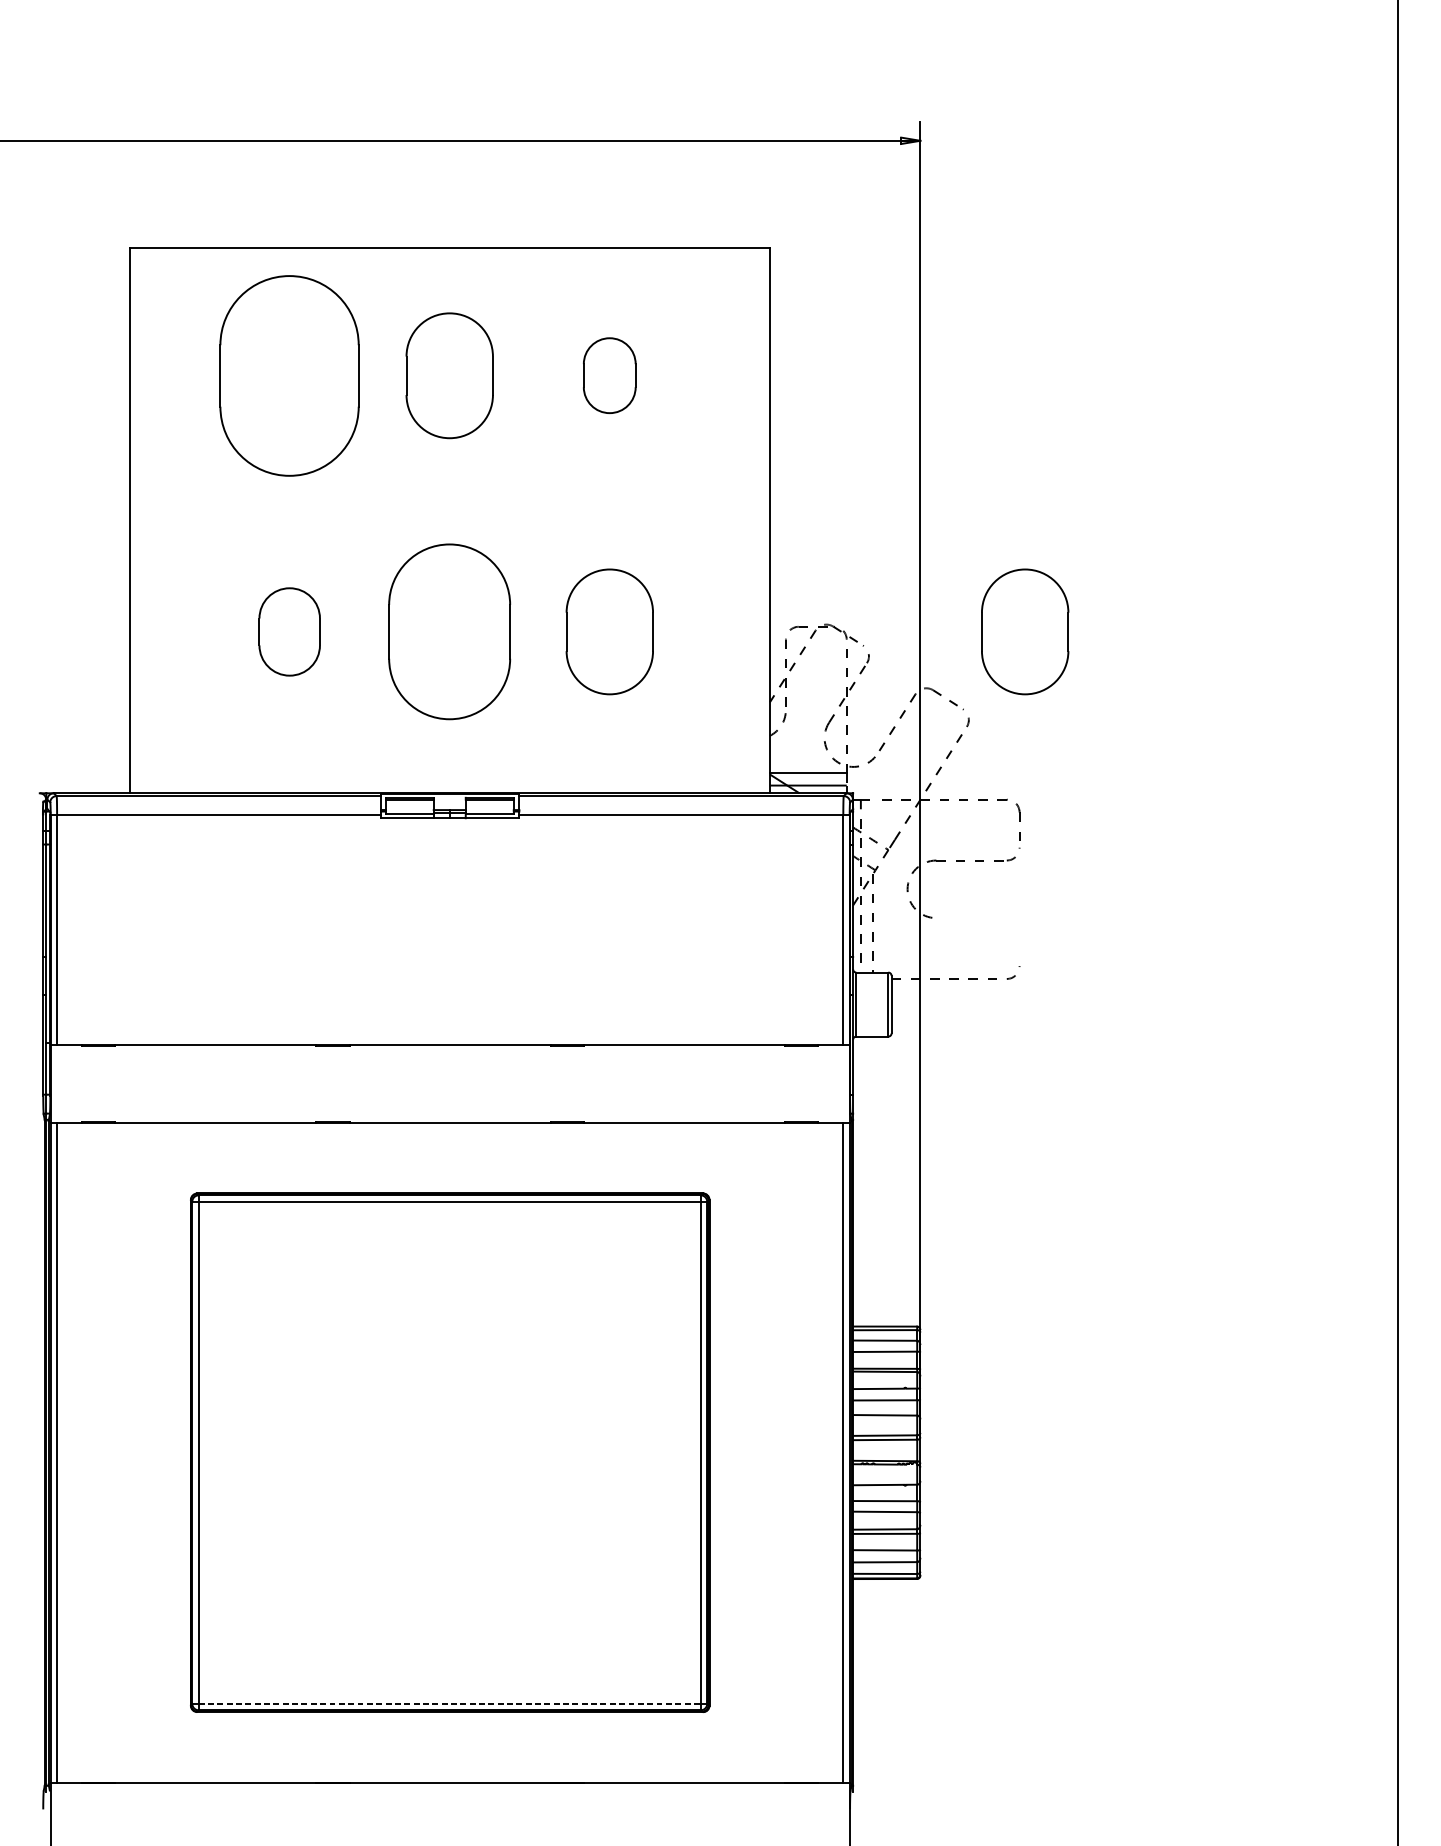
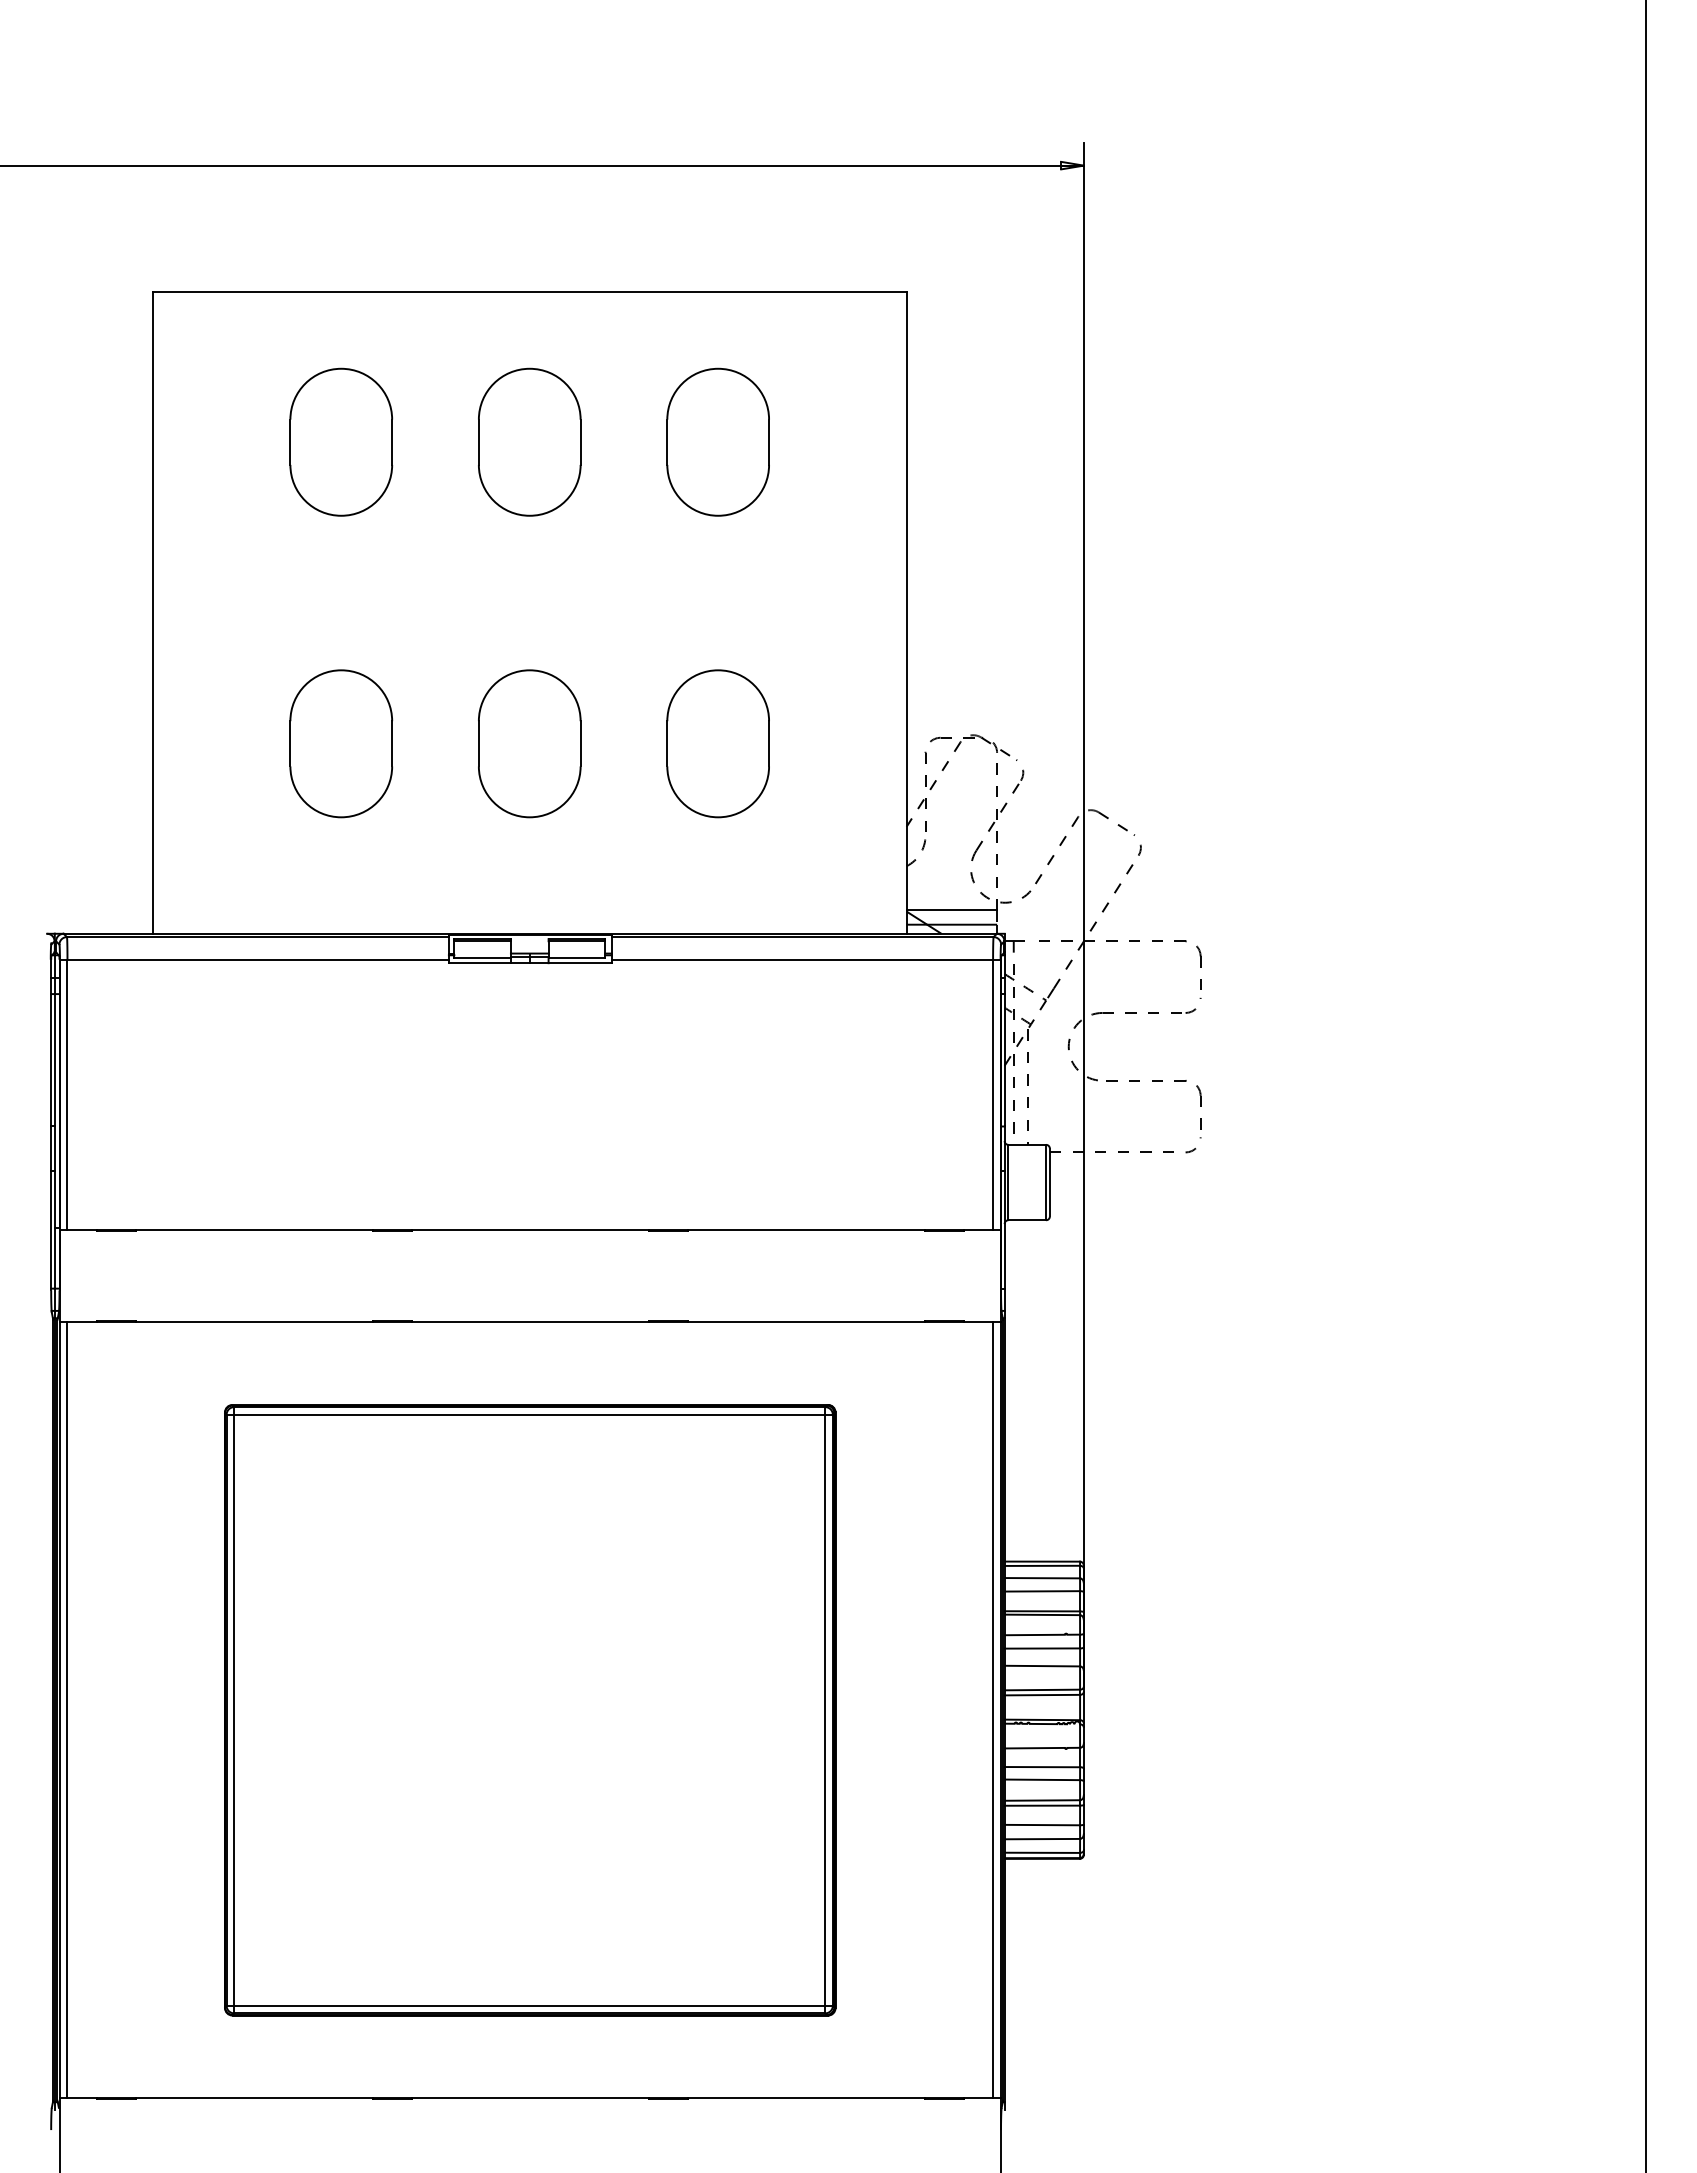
part: (289, 375) -> (341, 441), size x0.62
part: (609, 375) -> (717, 441), size x1.67
part: (289, 631) -> (341, 743), size x1.43
part: (449, 631) -> (529, 743), size x0.71
part: (1024, 631) -> (1206, 743), removed
part: (979, 918) -> (1153, 1081), added
line: (449, 1703) -> (529, 2005), dashed -> solid

